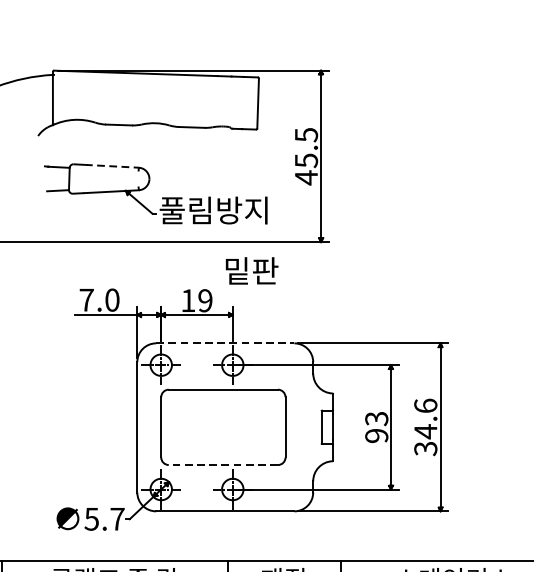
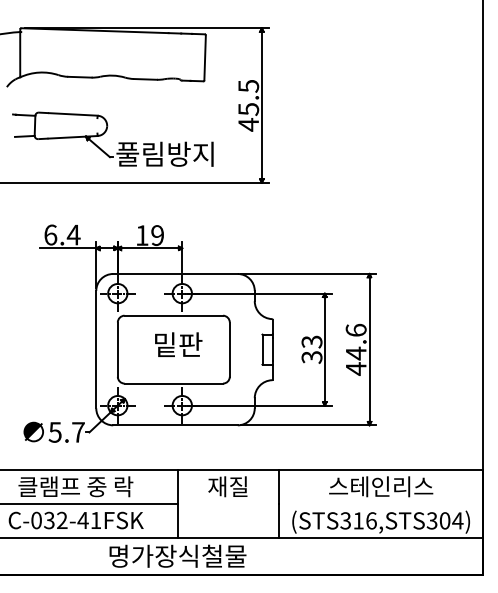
line: (112, 166) -> (73, 114), dashed -> solid
text: (251, 270) -> (178, 344), moved
text: (99, 299) -> (62, 234), 7.0 -> 6.4
line: (226, 342) -> (176, 273), dashed -> solid
text: (377, 436) -> (312, 357), 93 -> 33
text: (425, 448) -> (355, 368), 34.6 -> 44.6
line: (223, 464) -> (173, 383), dashed -> solid

